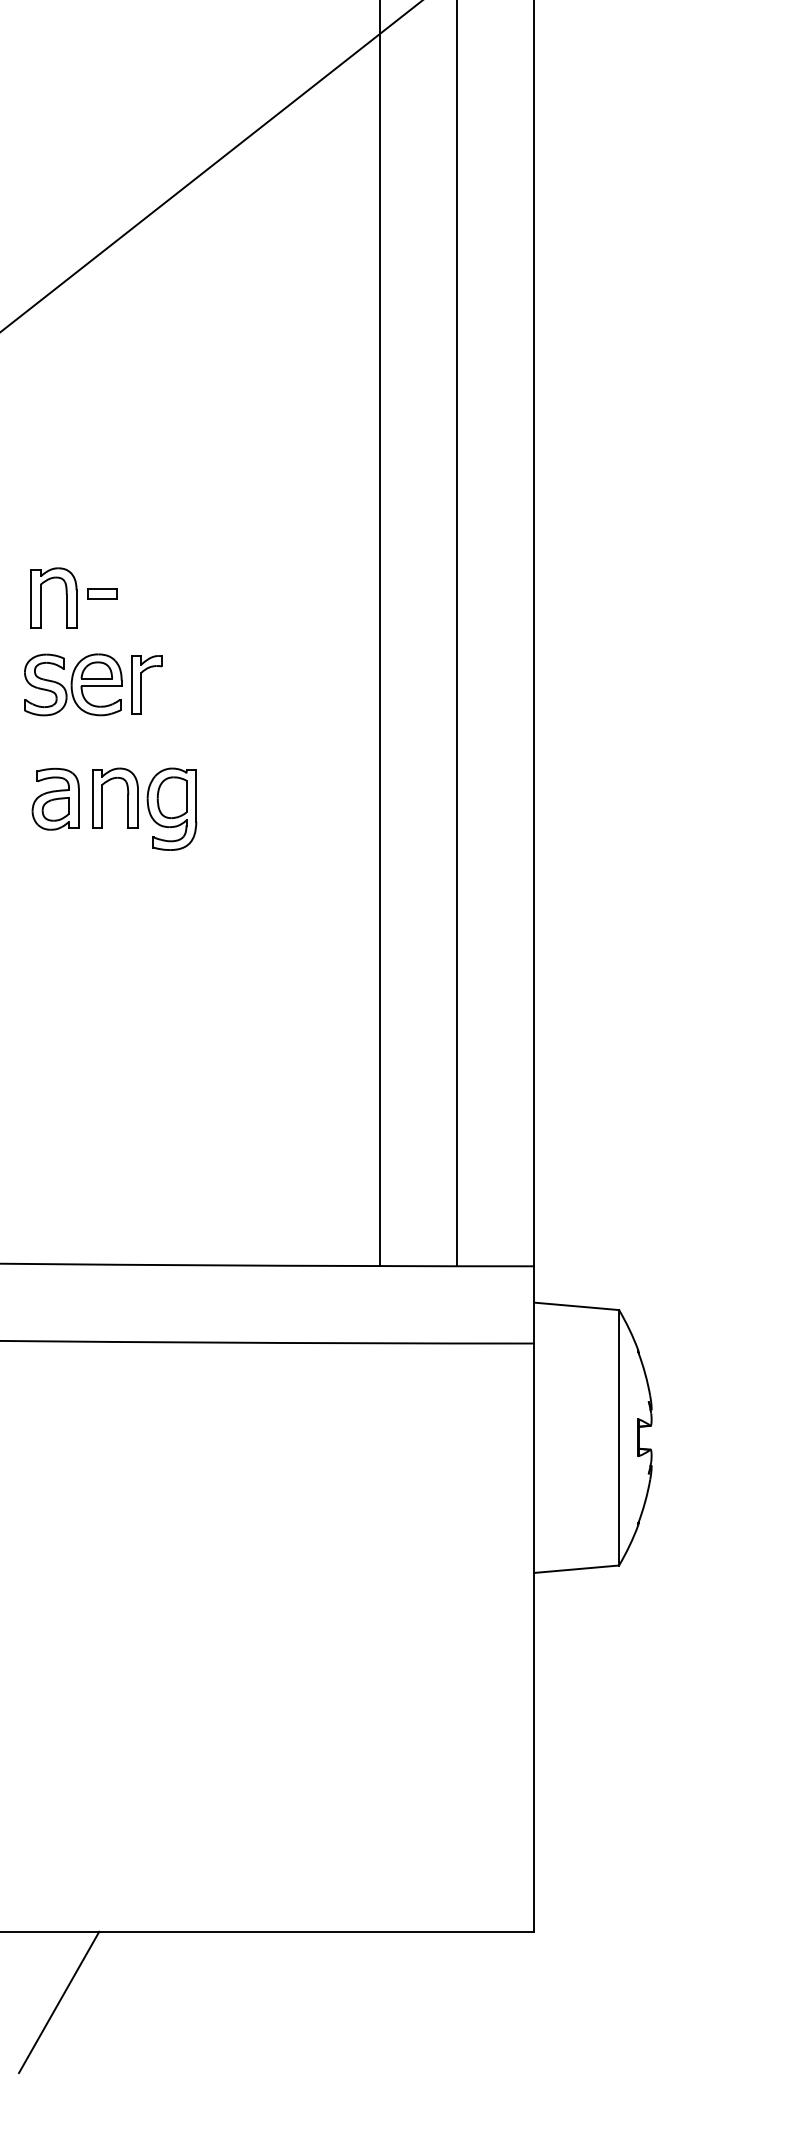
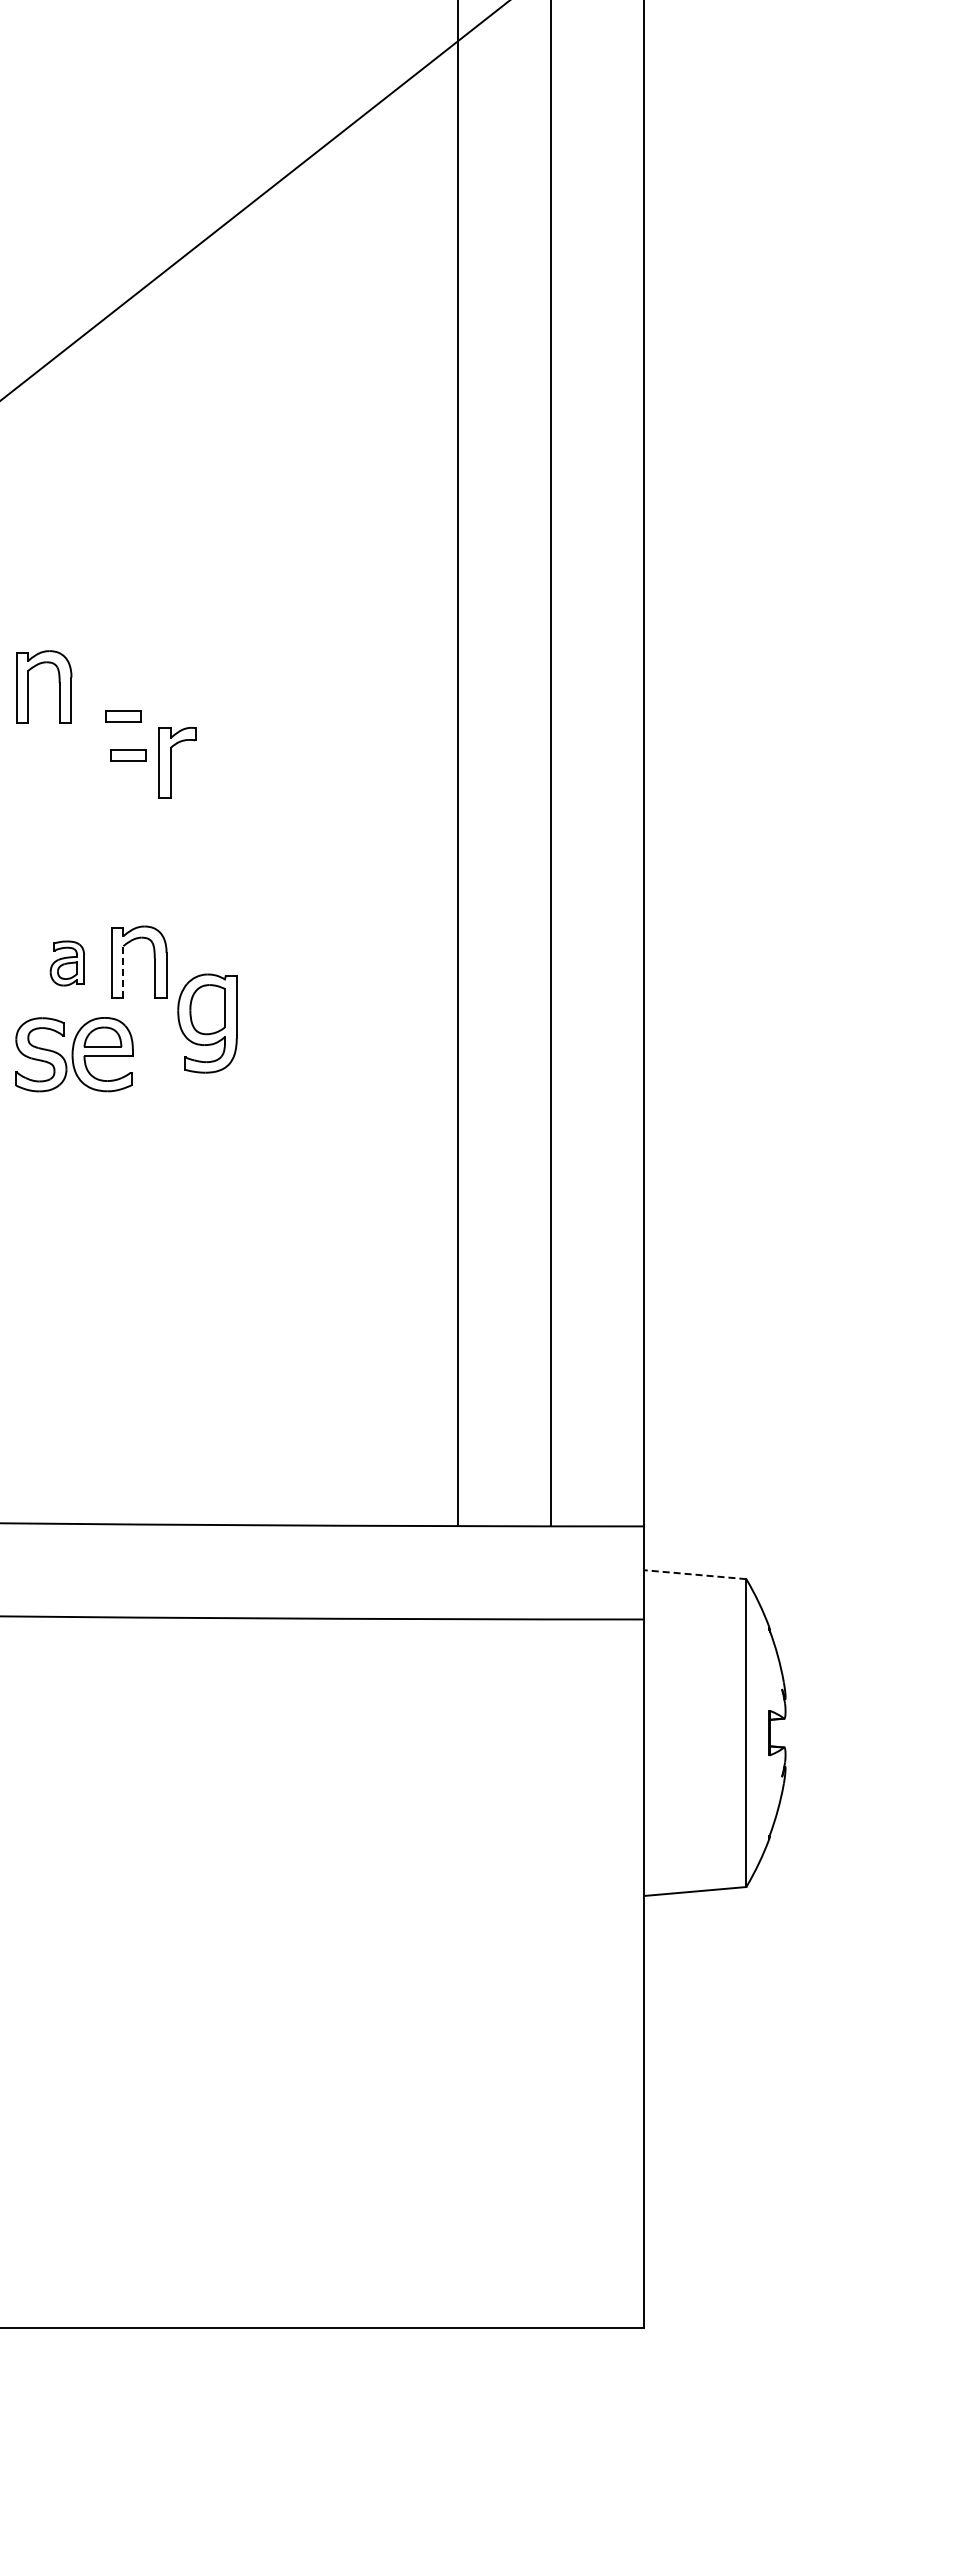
part: (65, 594) -> (58, 682), moved
part: (106, 626) -> (128, 755), added
part: (73, 684) -> (74, 1054), moved
part: (147, 684) -> (177, 762), moved
part: (55, 799) -> (67, 963), size x0.6
line: (102, 805) -> (123, 971), solid -> dashed
part: (171, 809) -> (207, 1023), moved
line: (576, 1306) -> (694, 1574), solid -> dashed
line: (59, 2002) -> (71, 2413), removed

